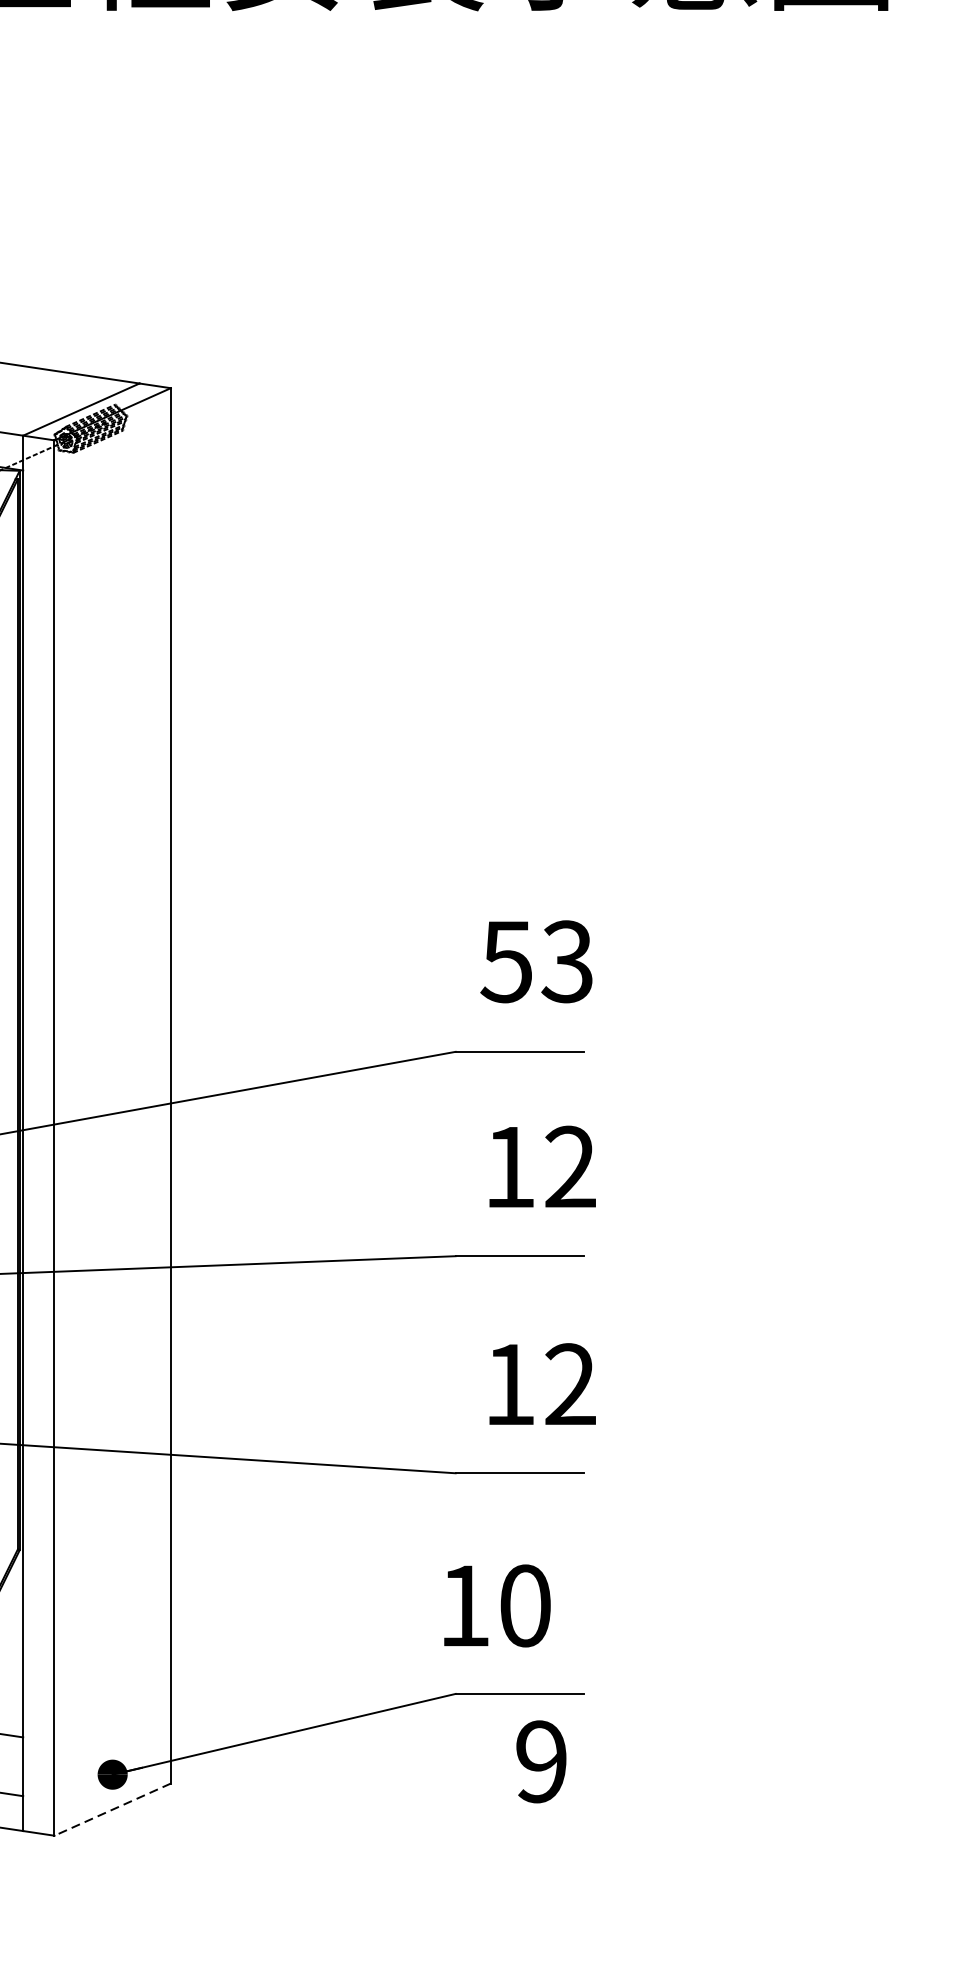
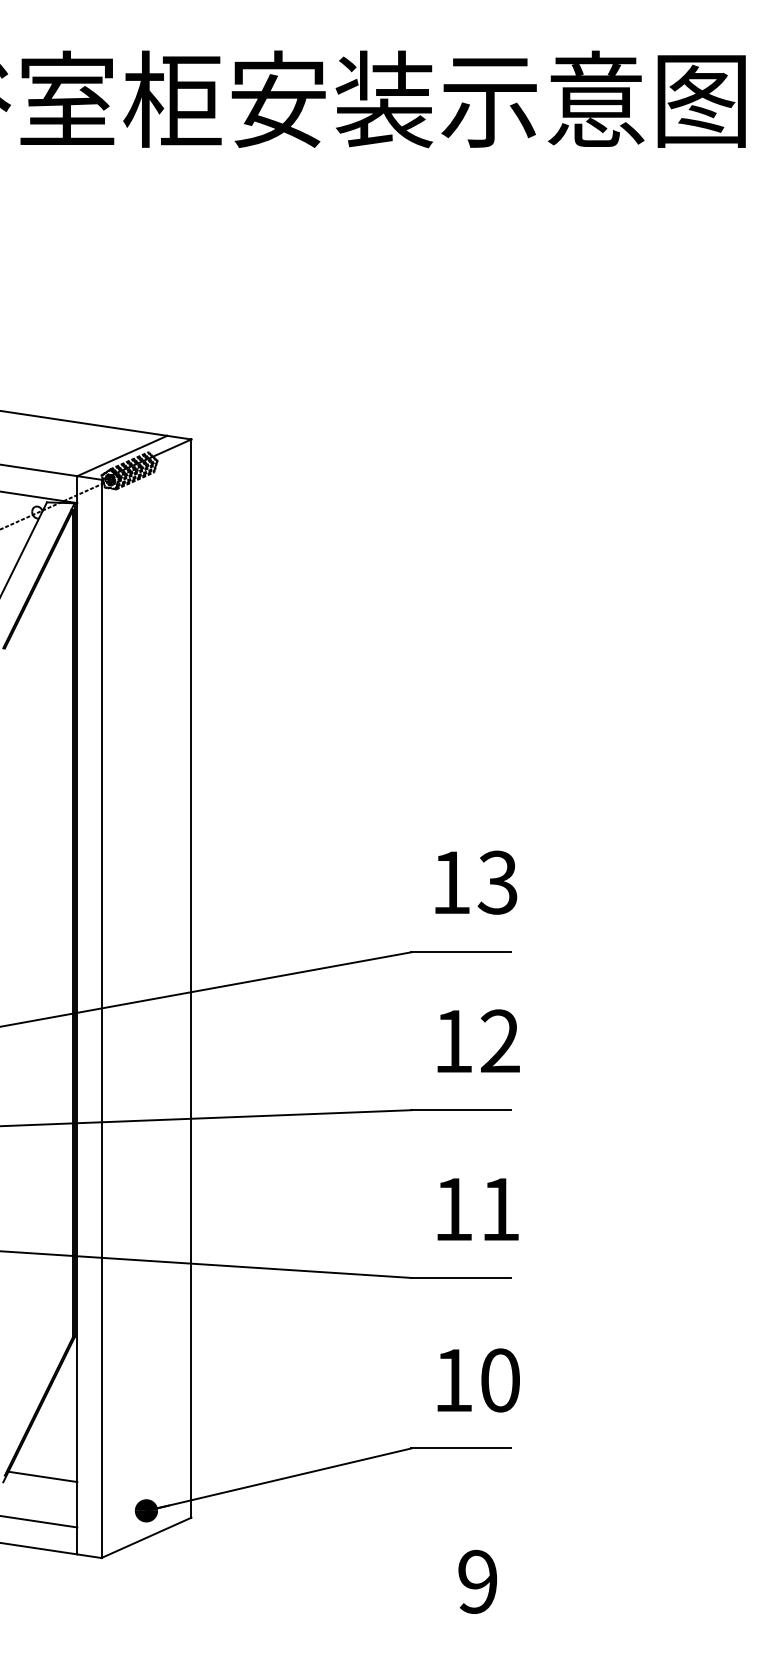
text: (506, 961) -> (450, 882), 53 -> 13
text: (569, 1383) -> (499, 1208), 12 -> 11
text: (497, 1605) -> (478, 1380), moved
text: (541, 1761) -> (477, 1581), moved
line: (112, 1810) -> (146, 1538), dashed -> solid

